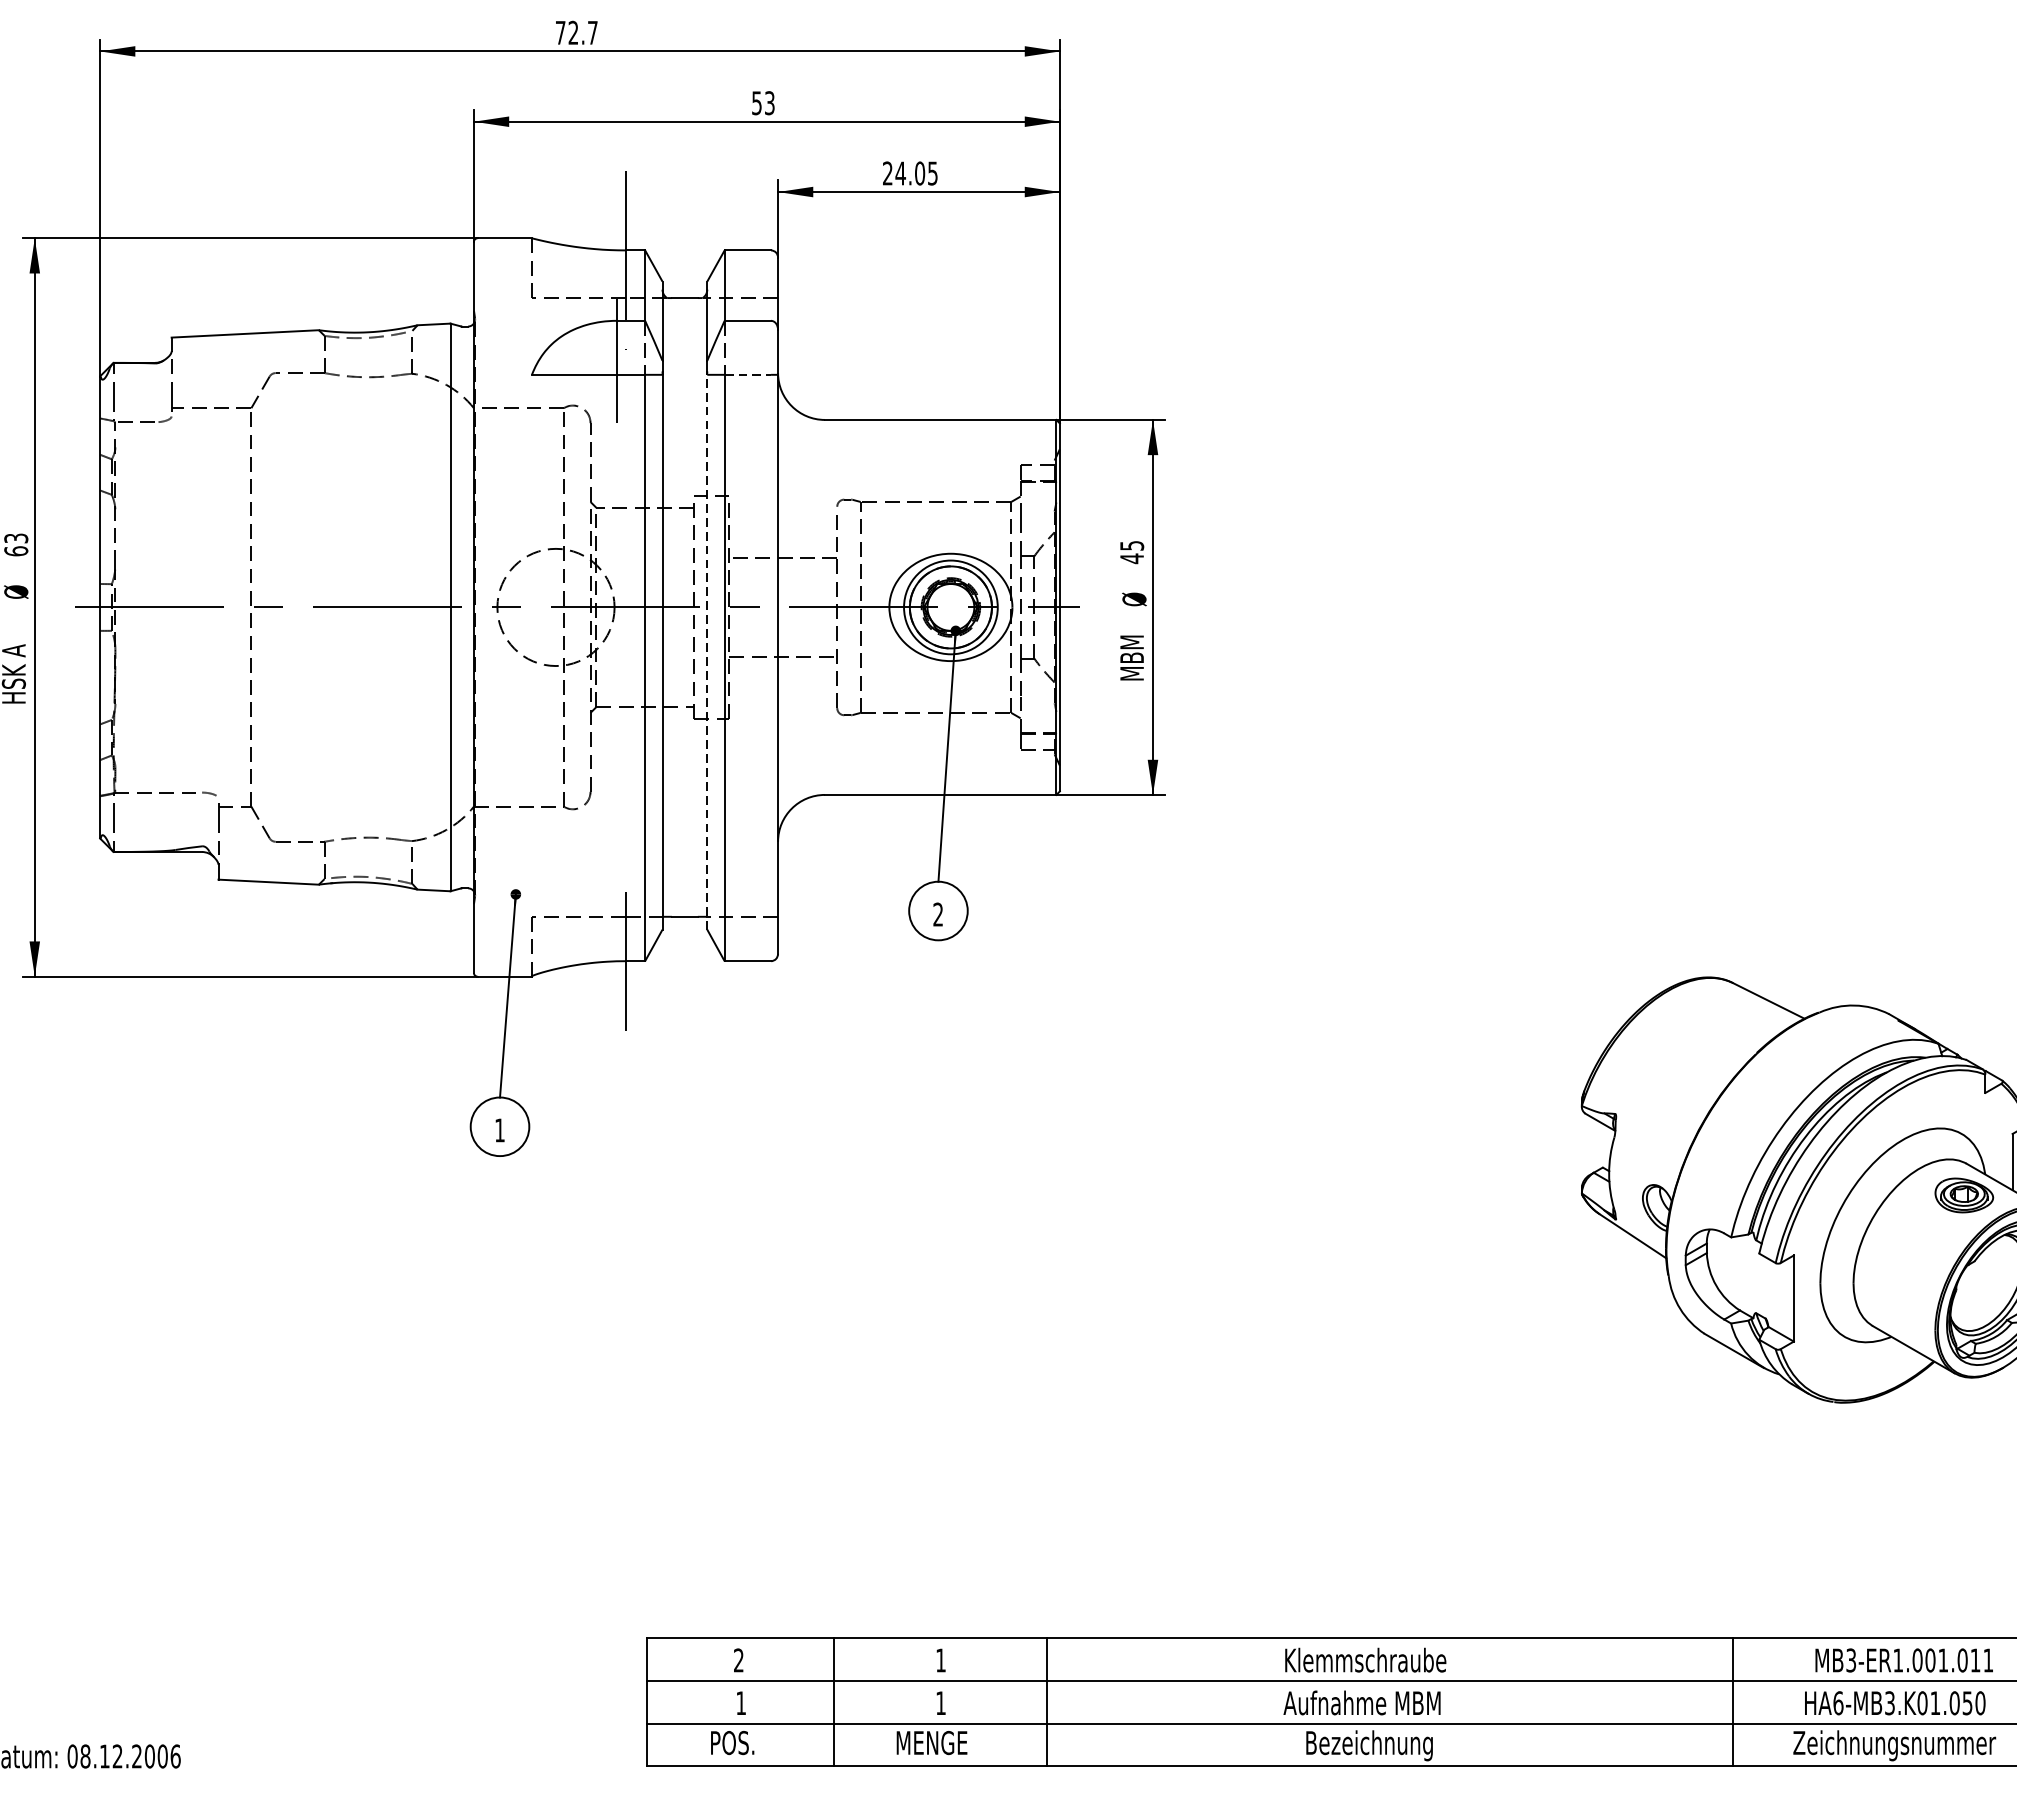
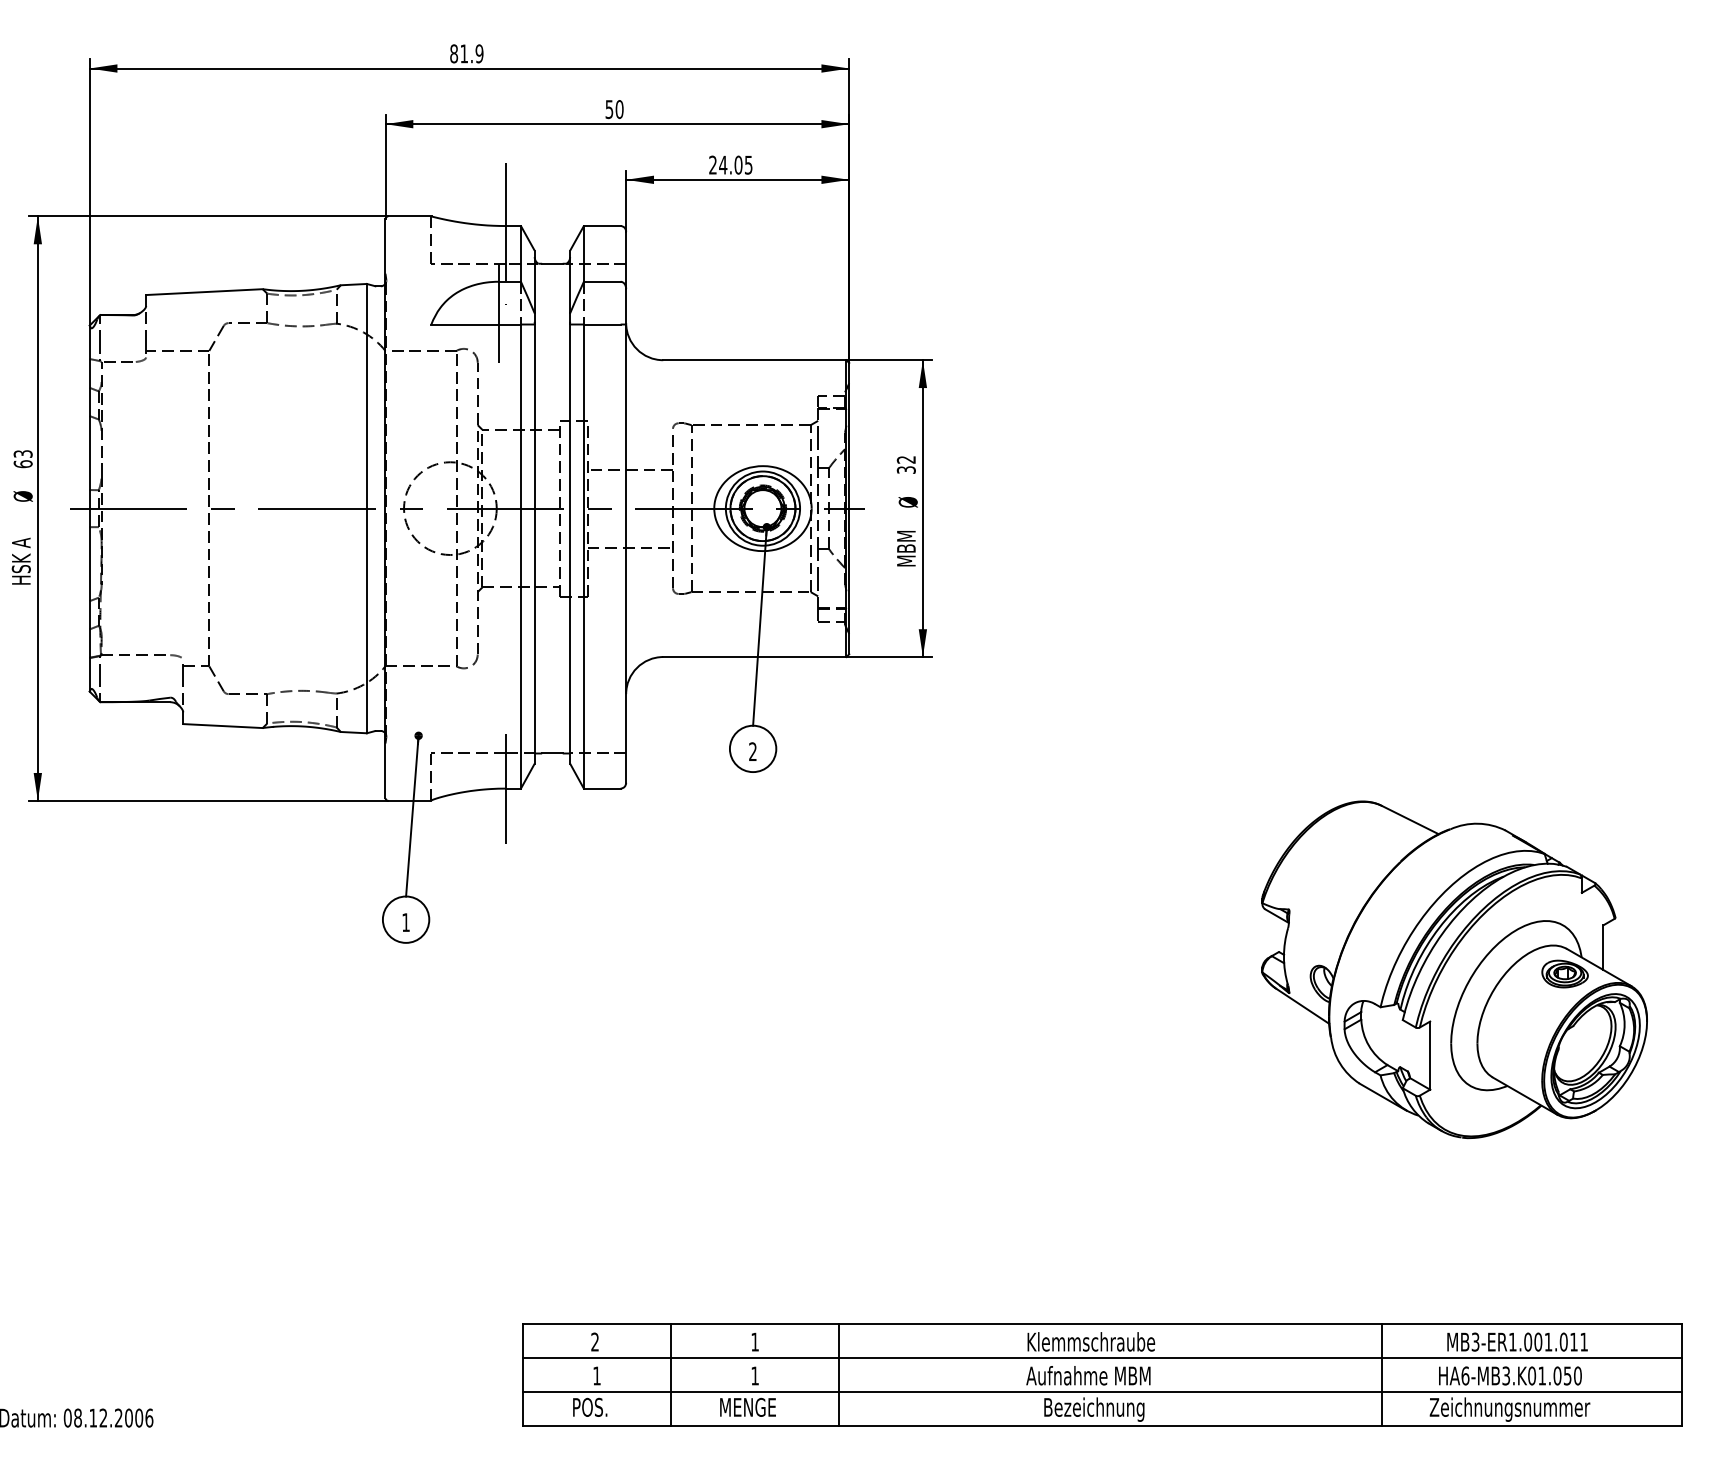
text: (576, 32) -> (466, 53), 72.7 -> 81.9
text: (769, 103) -> (619, 109), 53 -> 50
line: (748, 374) -> (602, 324), dashed -> solid
text: (1130, 552) -> (905, 465), 45 -> 32
line: (707, 652) -> (570, 544), dashed -> solid

